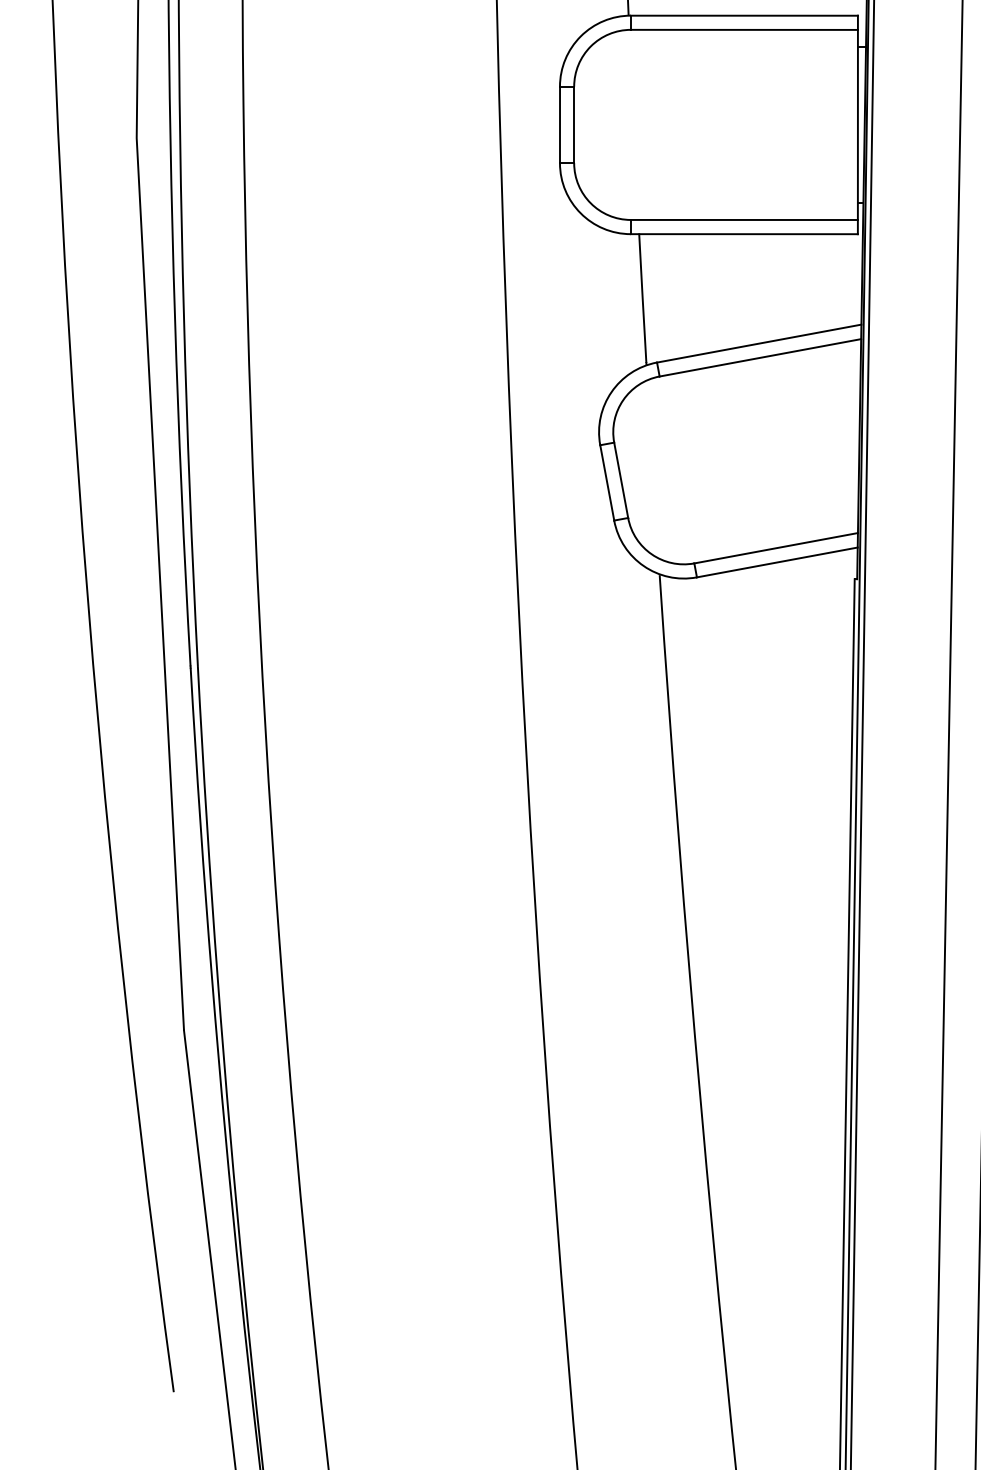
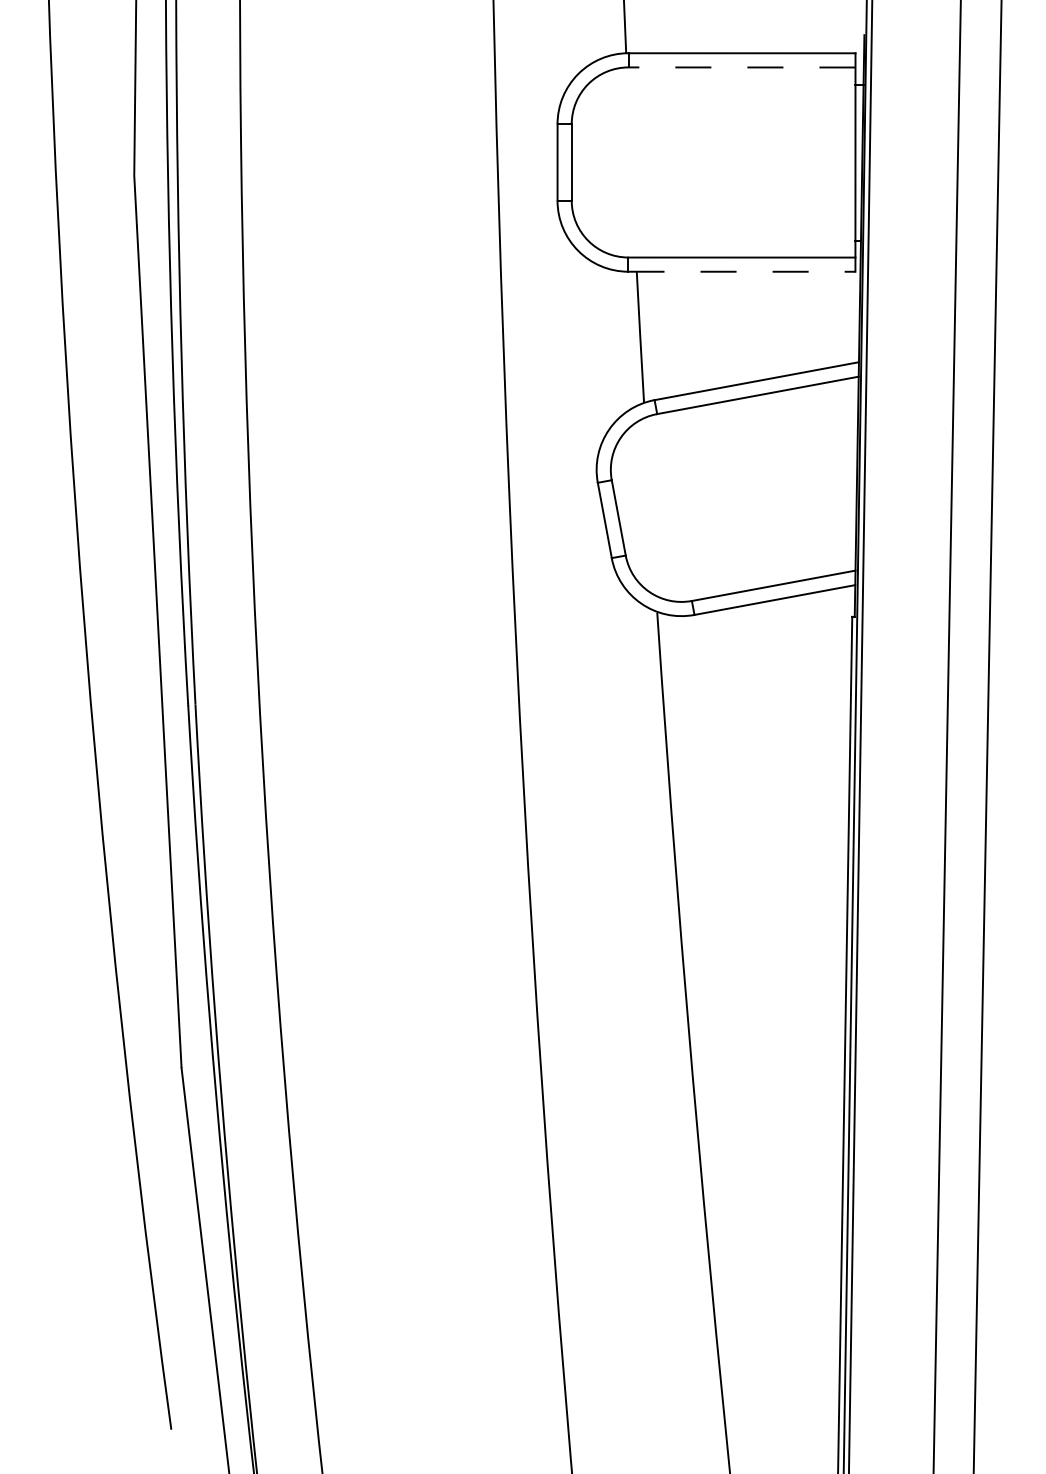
line: (744, 29) -> (742, 67), solid -> dashed
line: (744, 233) -> (742, 271), solid -> dashed

